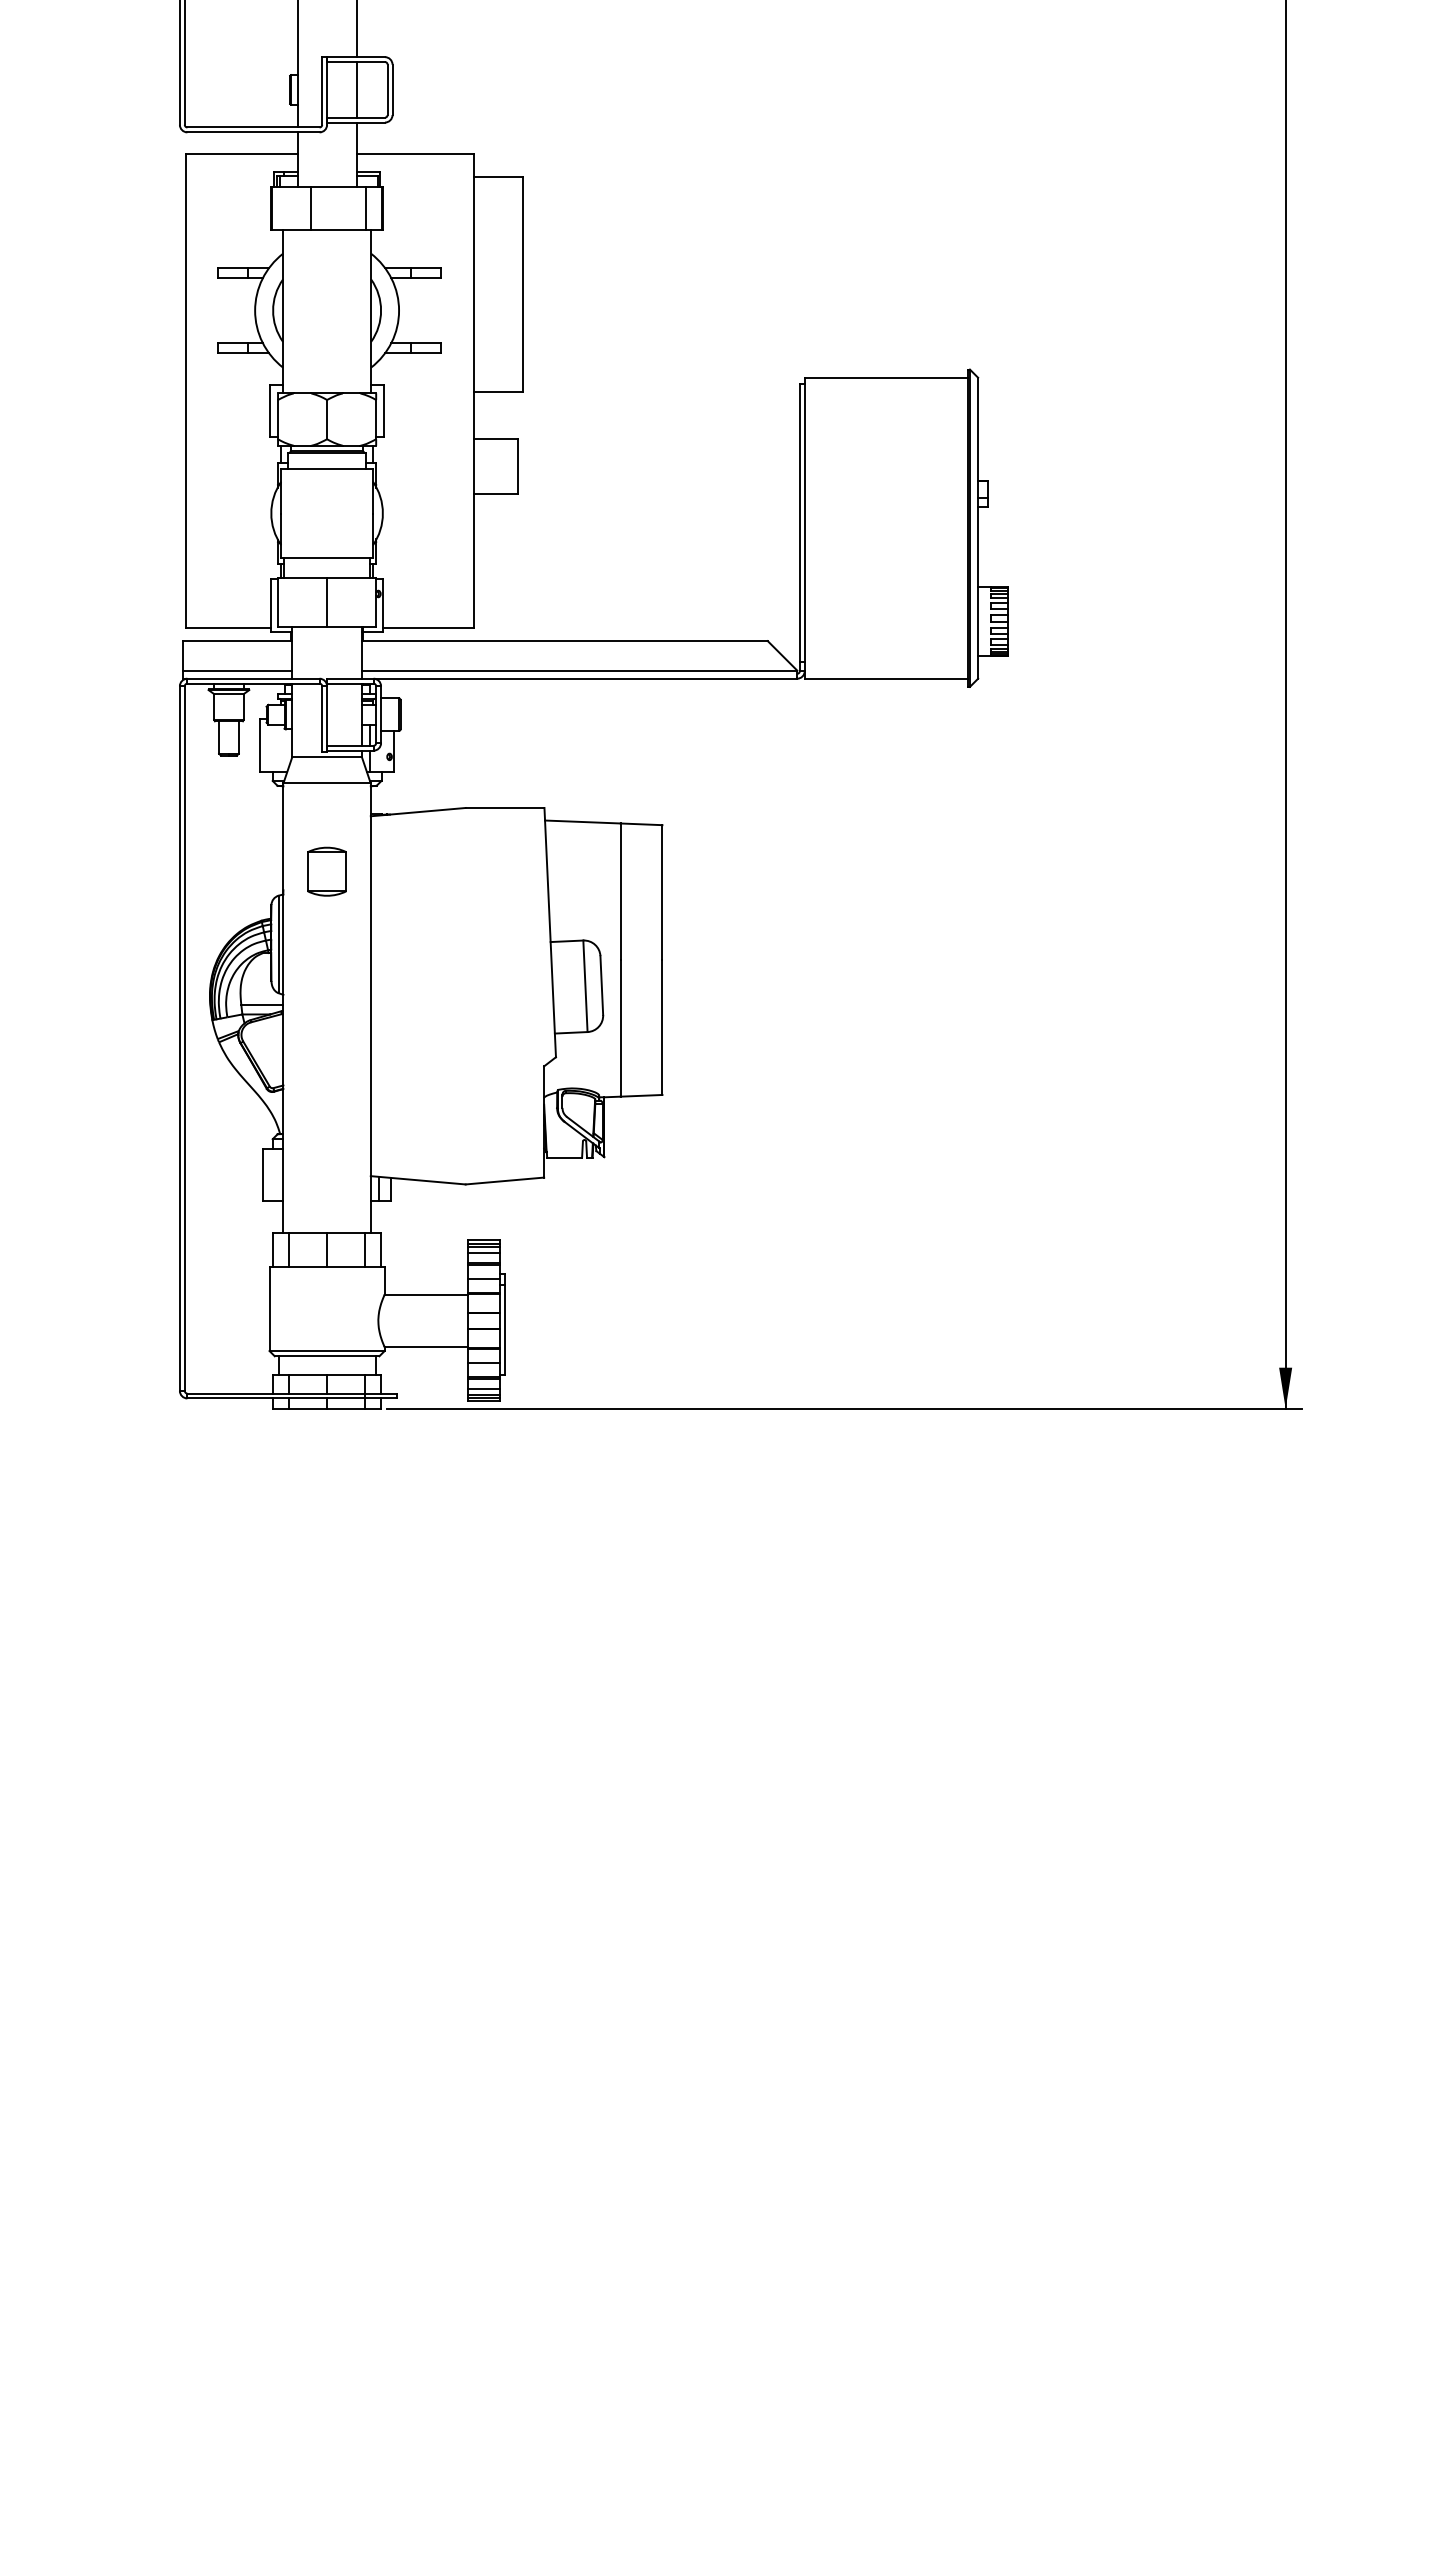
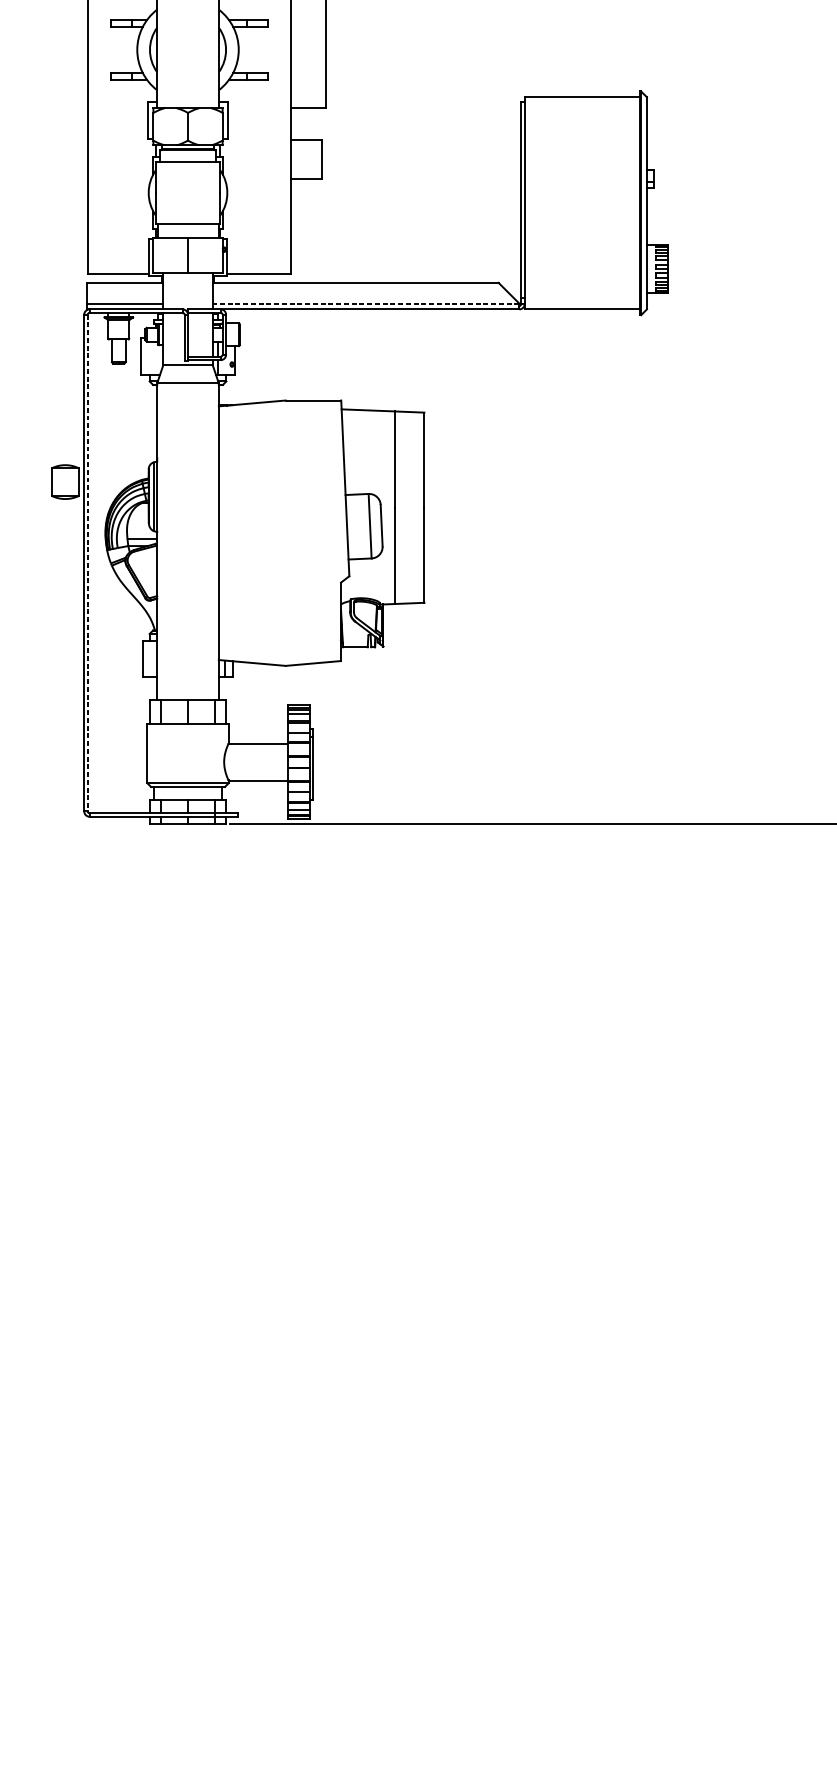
line: (579, 671) -> (365, 304), solid -> dashed
part: (326, 871) -> (64, 481), moved
line: (184, 1039) -> (87, 563), solid -> dashed

